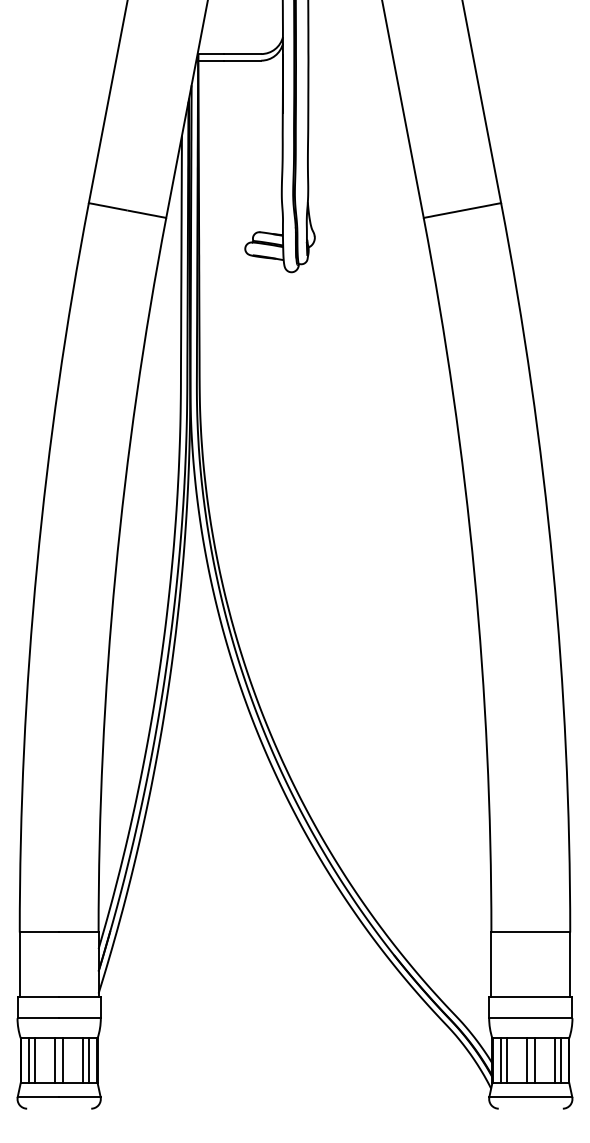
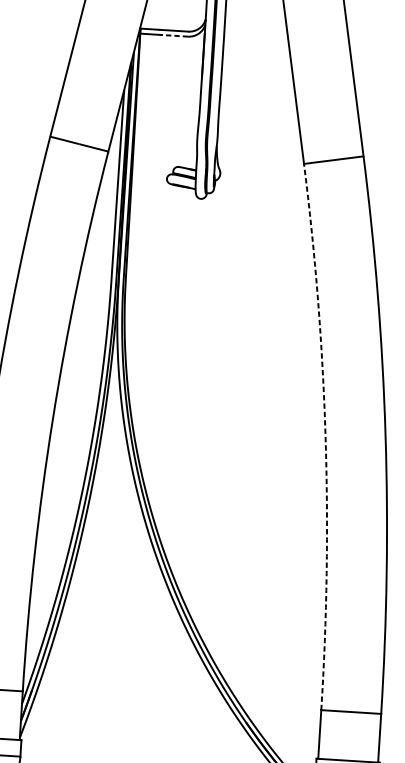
line: (242, 60) -> (173, 35), solid -> dashed
arc: (474, 573) -> (325, 436), solid -> dashed

